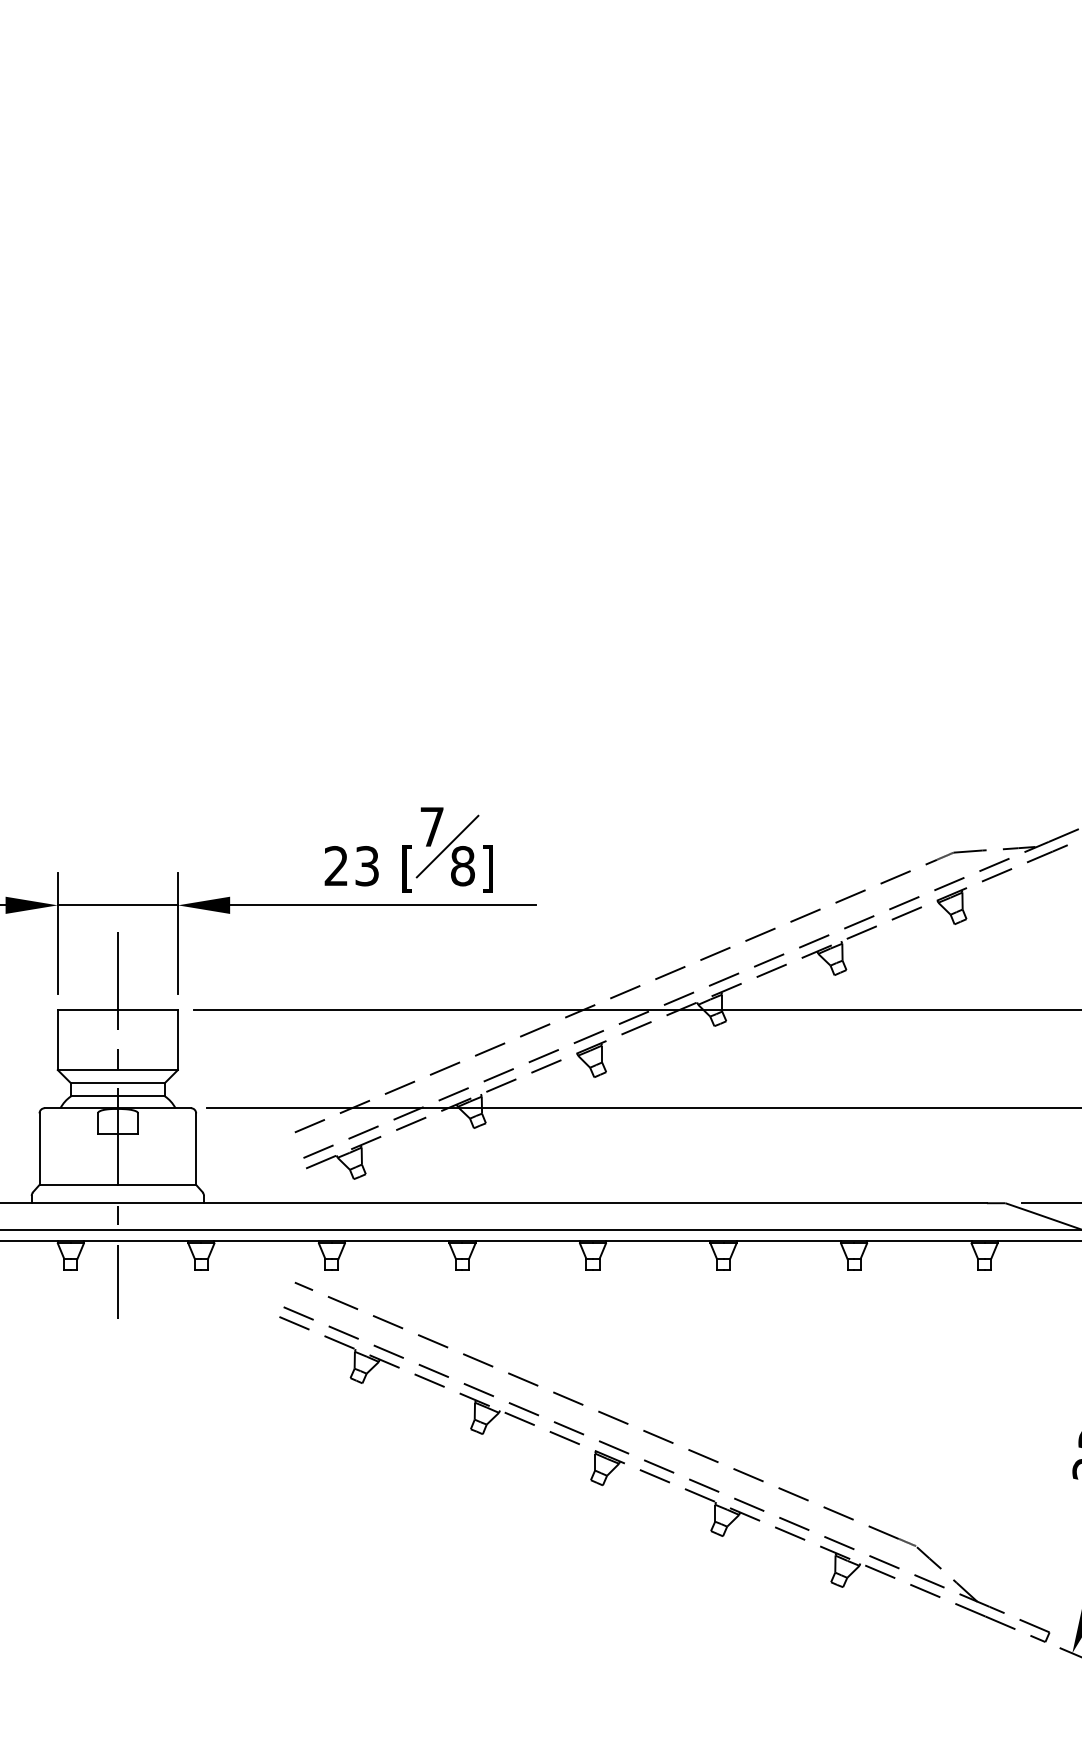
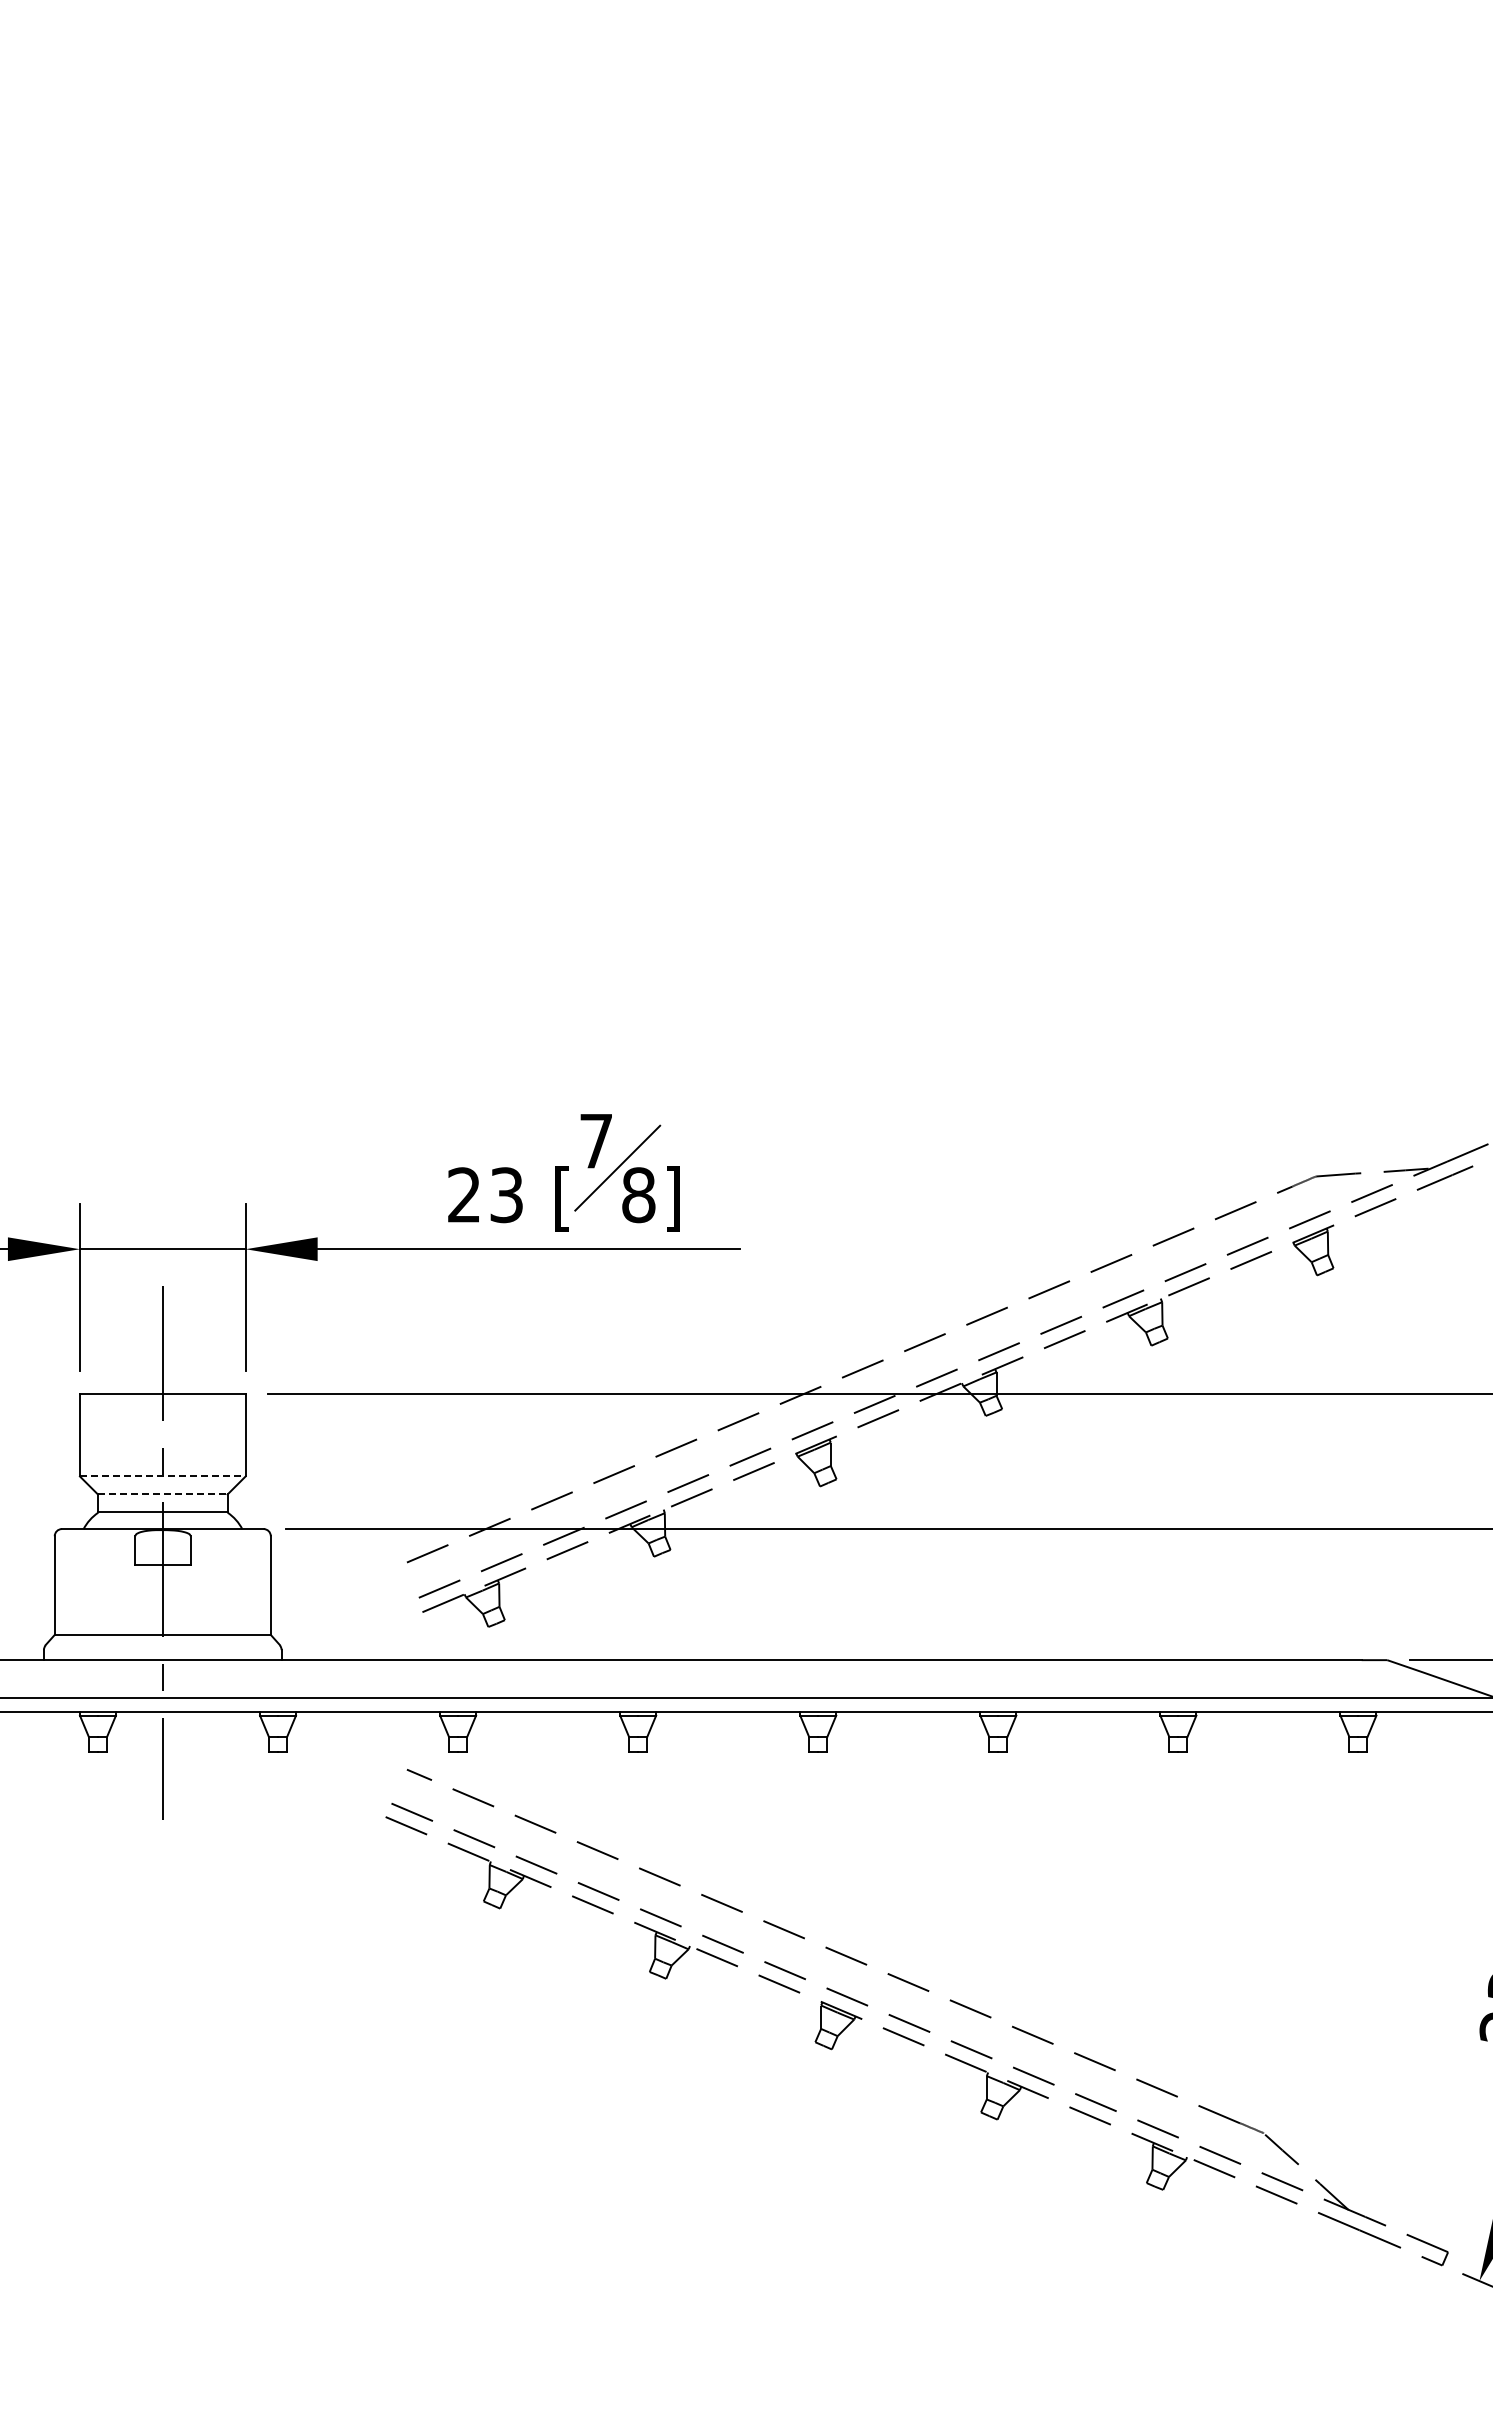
line: (117, 1070) -> (162, 1476), solid -> dashed
line: (117, 1083) -> (162, 1494), solid -> dashed

